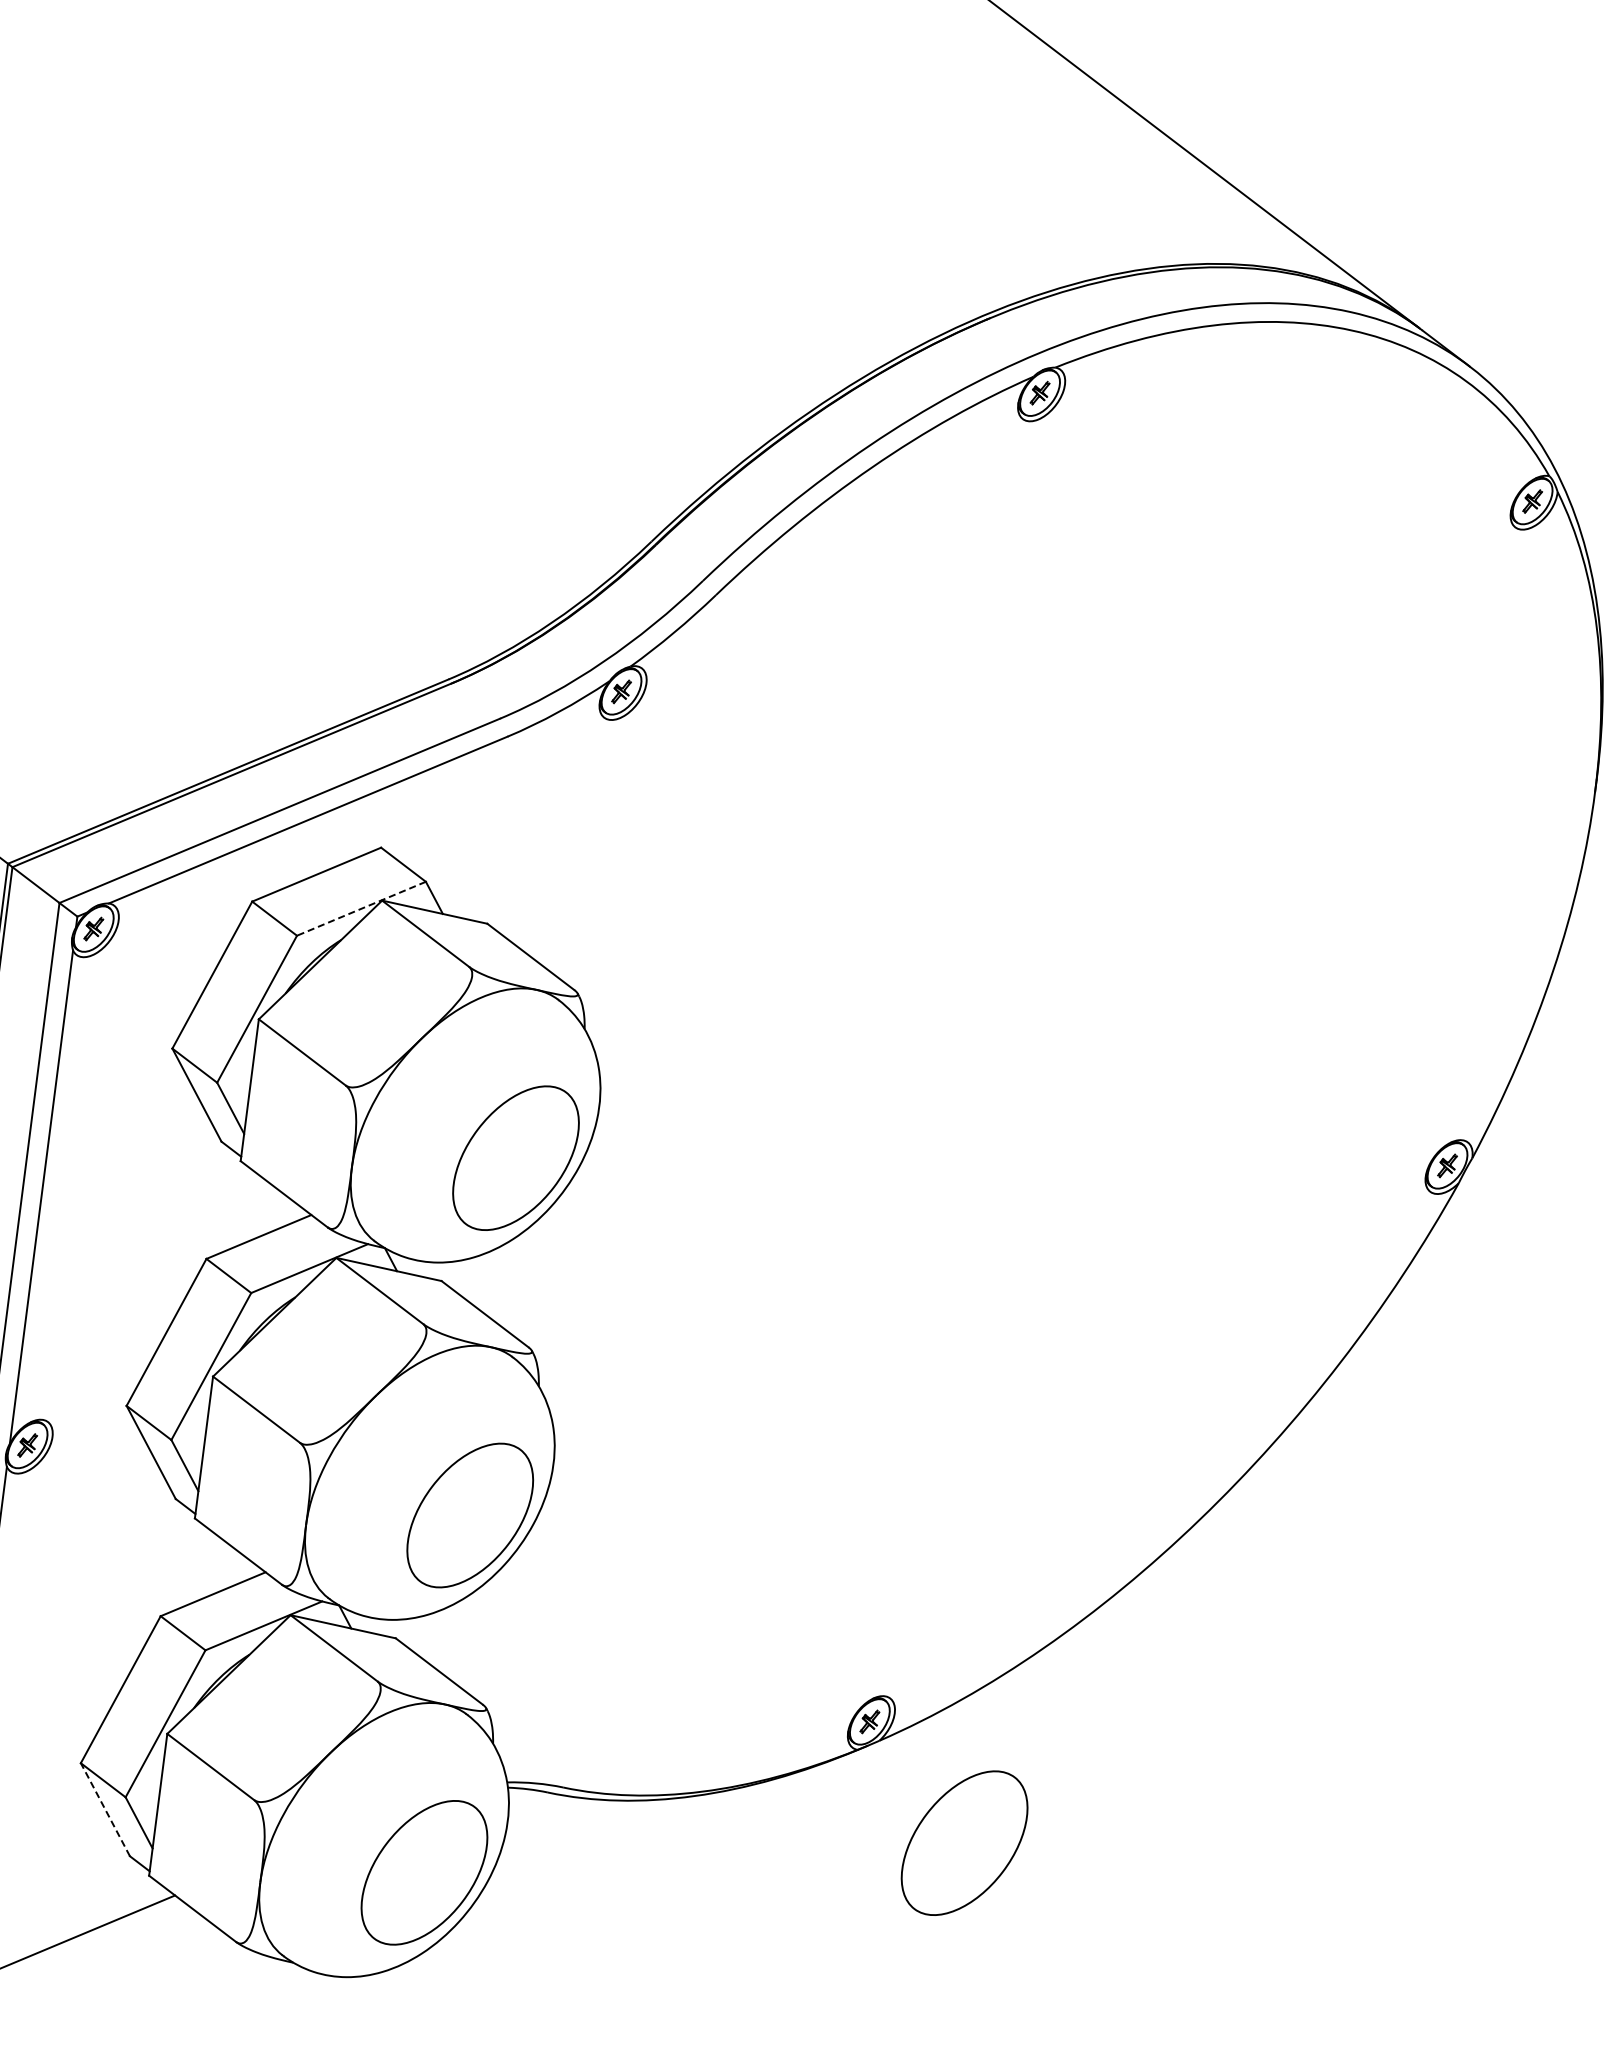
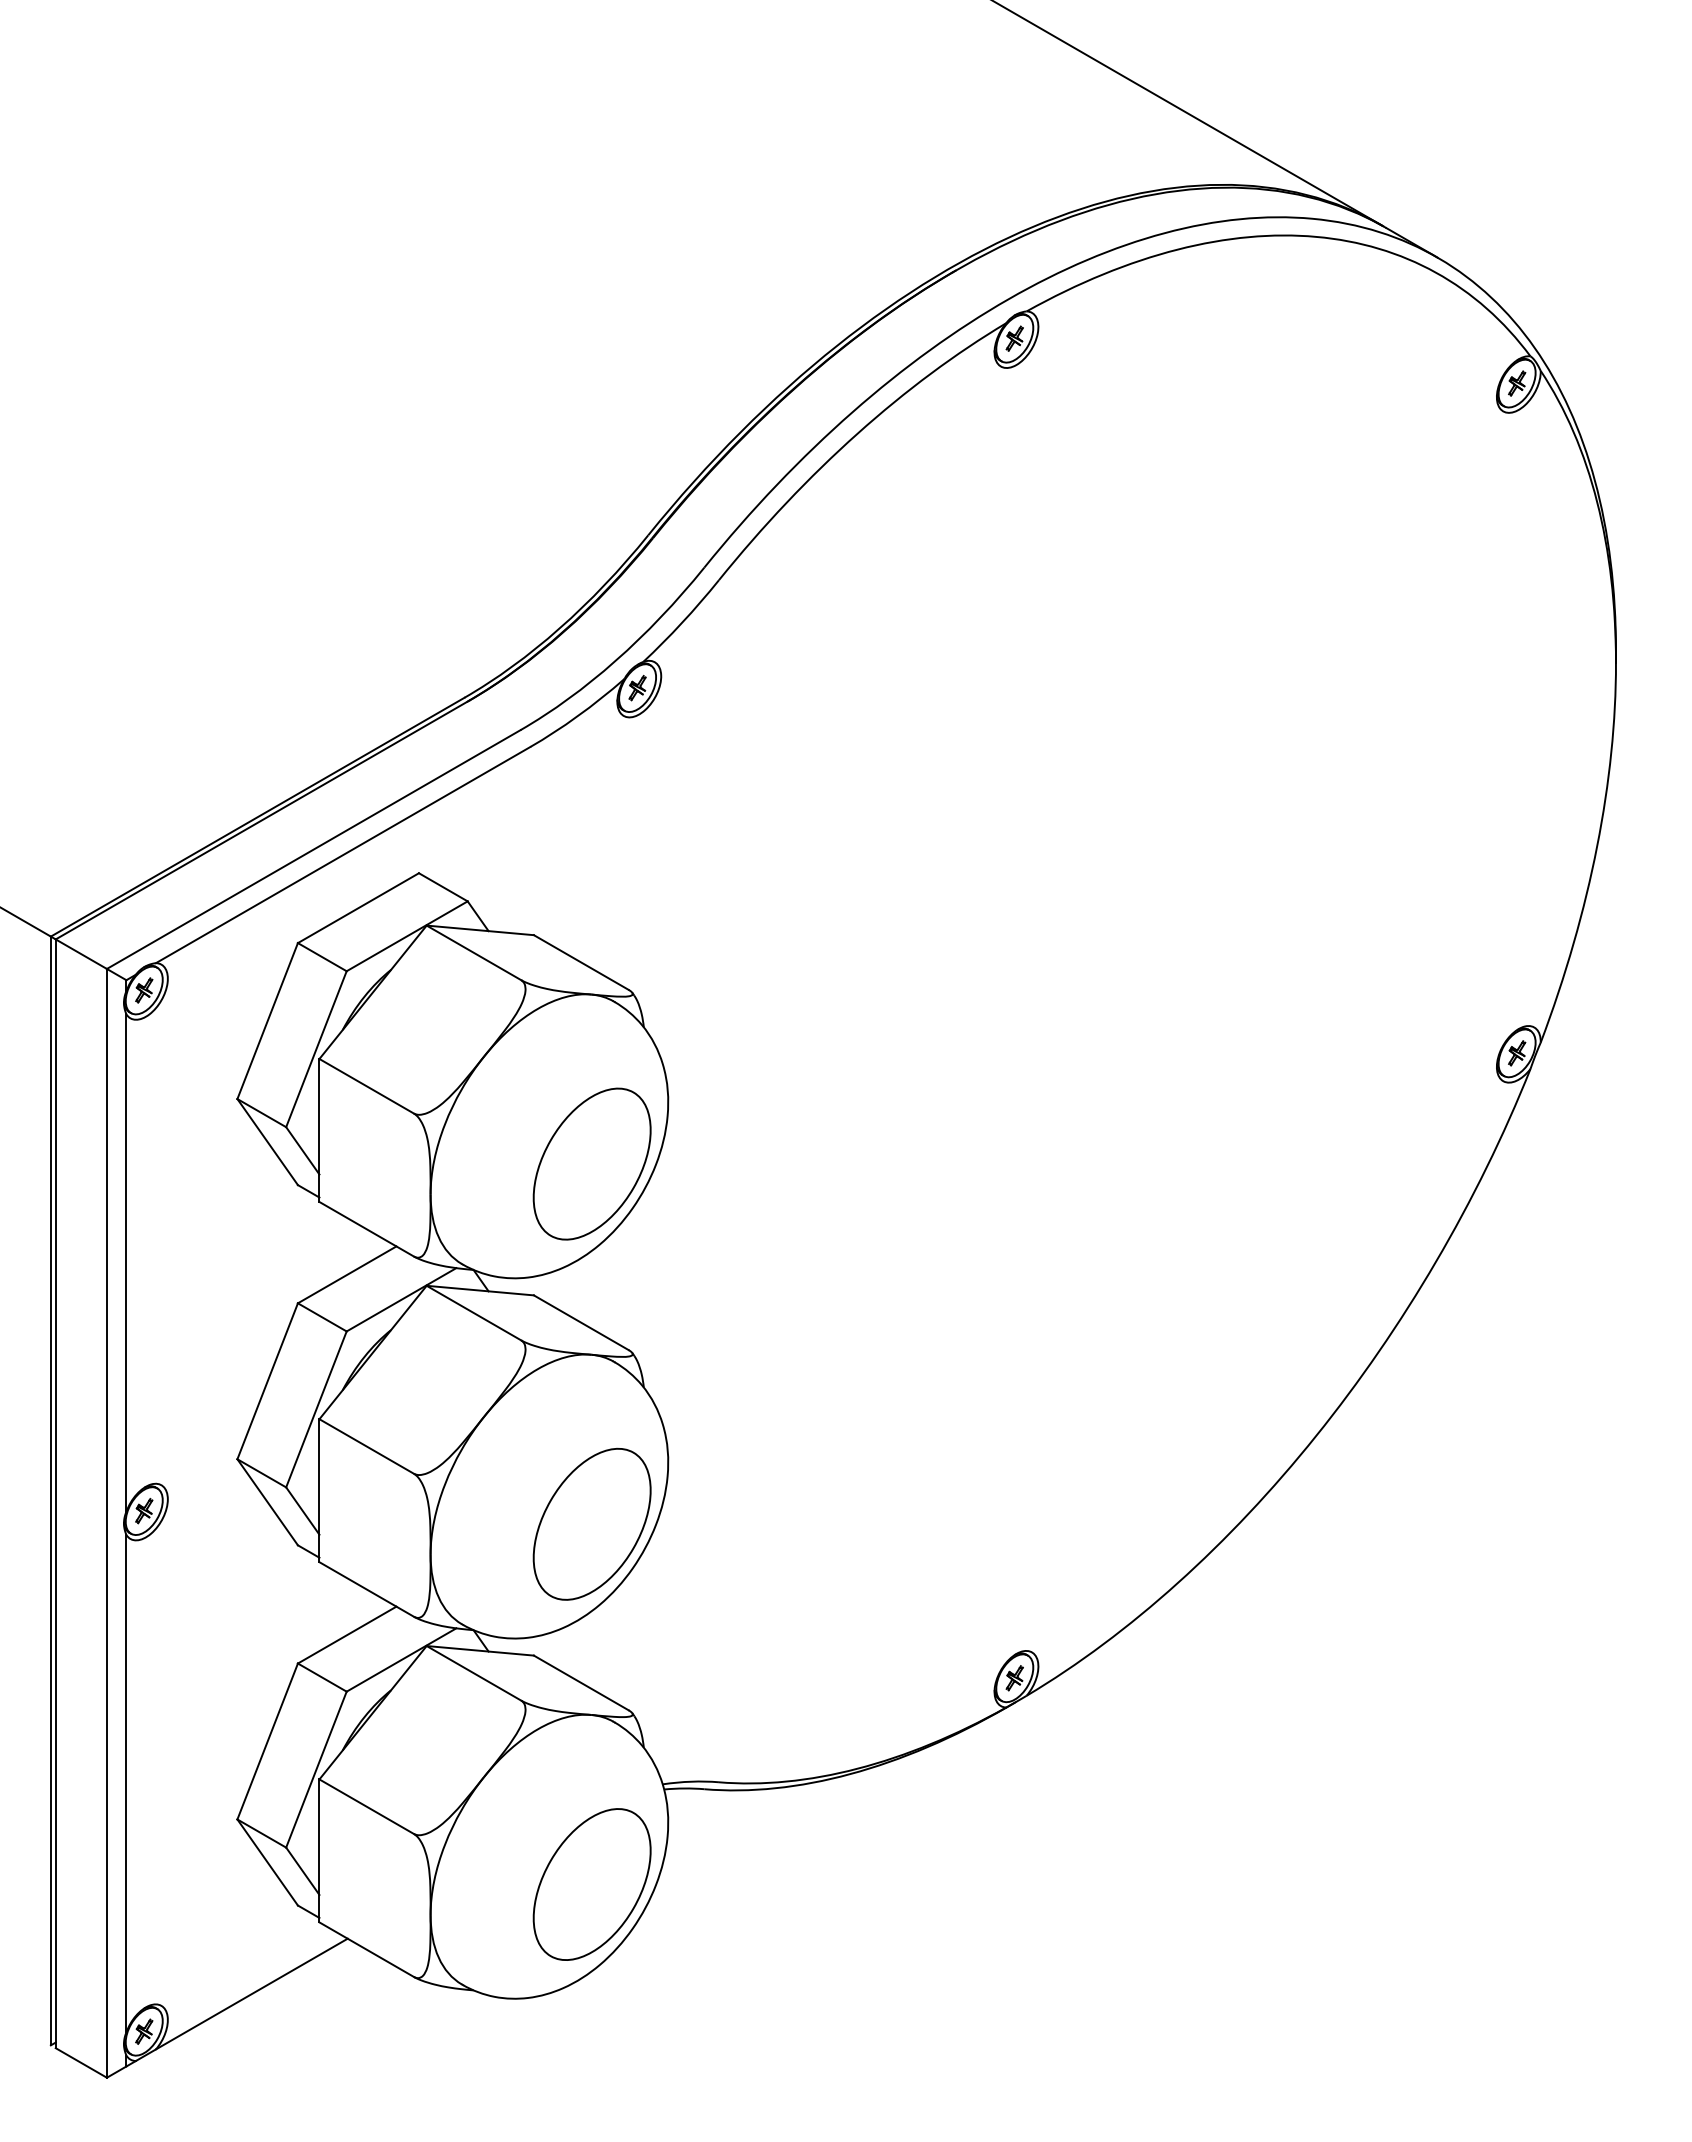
line: (361, 908) -> (407, 936), dashed -> solid
line: (105, 1809) -> (267, 1862), dashed -> solid
part: (963, 1843) -> (1123, 1786), removed

